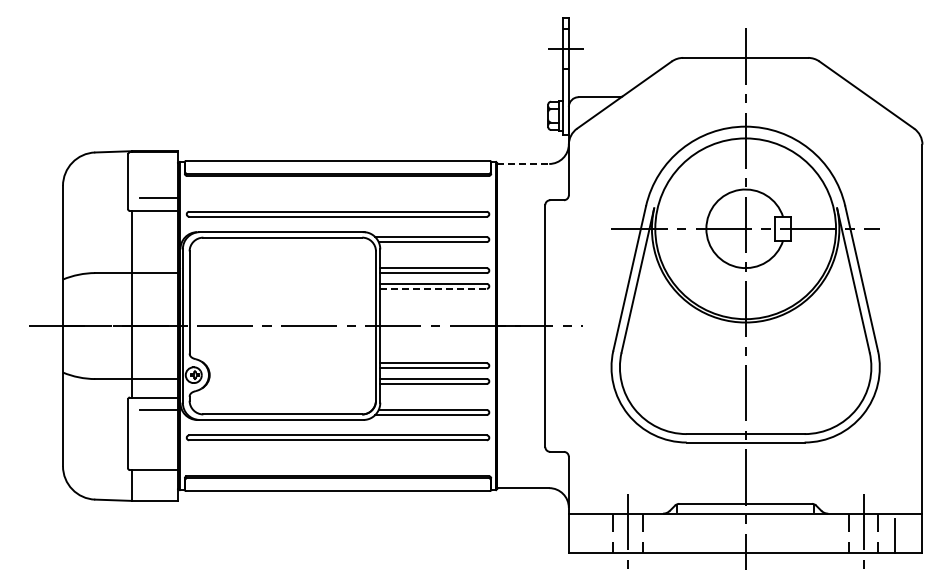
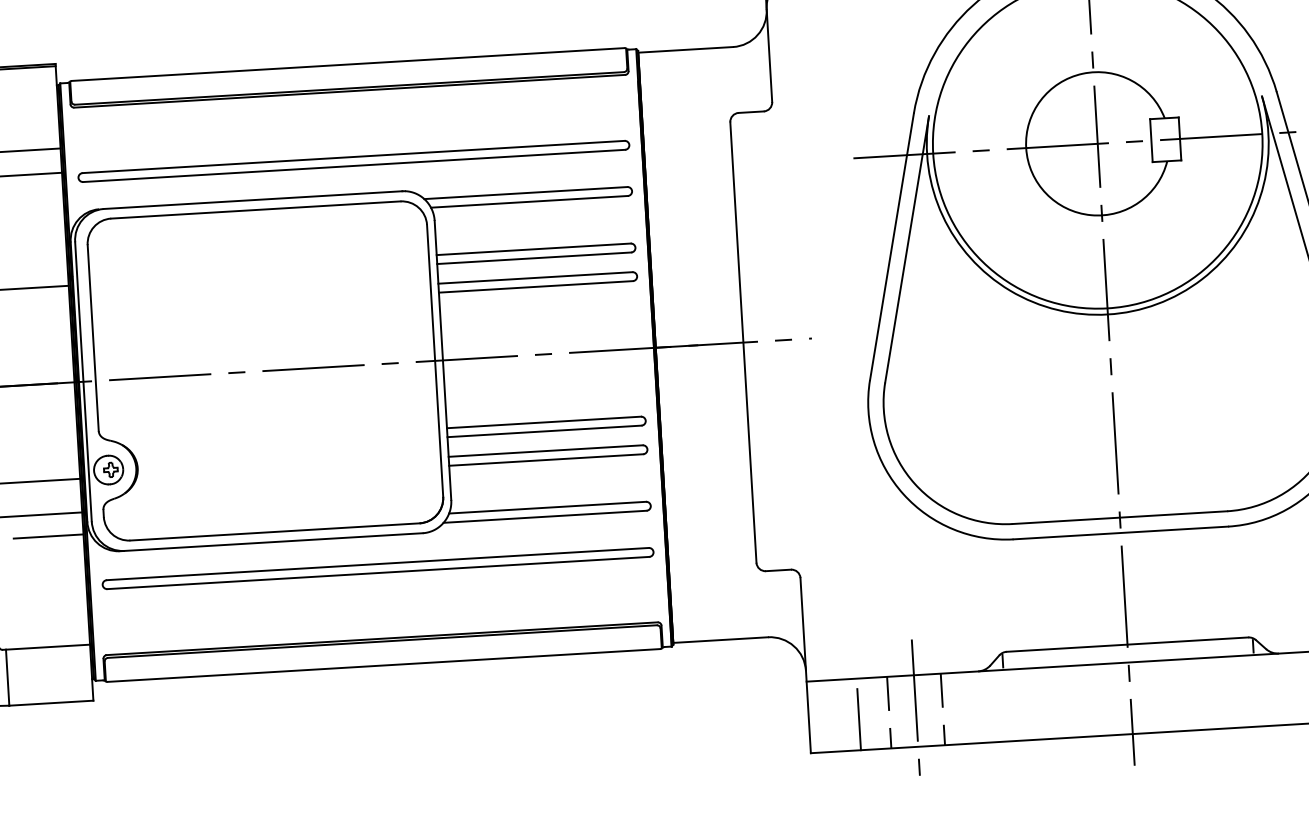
line: (523, 163) -> (686, 48), dashed -> solid
line: (434, 288) -> (537, 286), dashed -> solid
line: (596, 535) -> (859, 718), added

